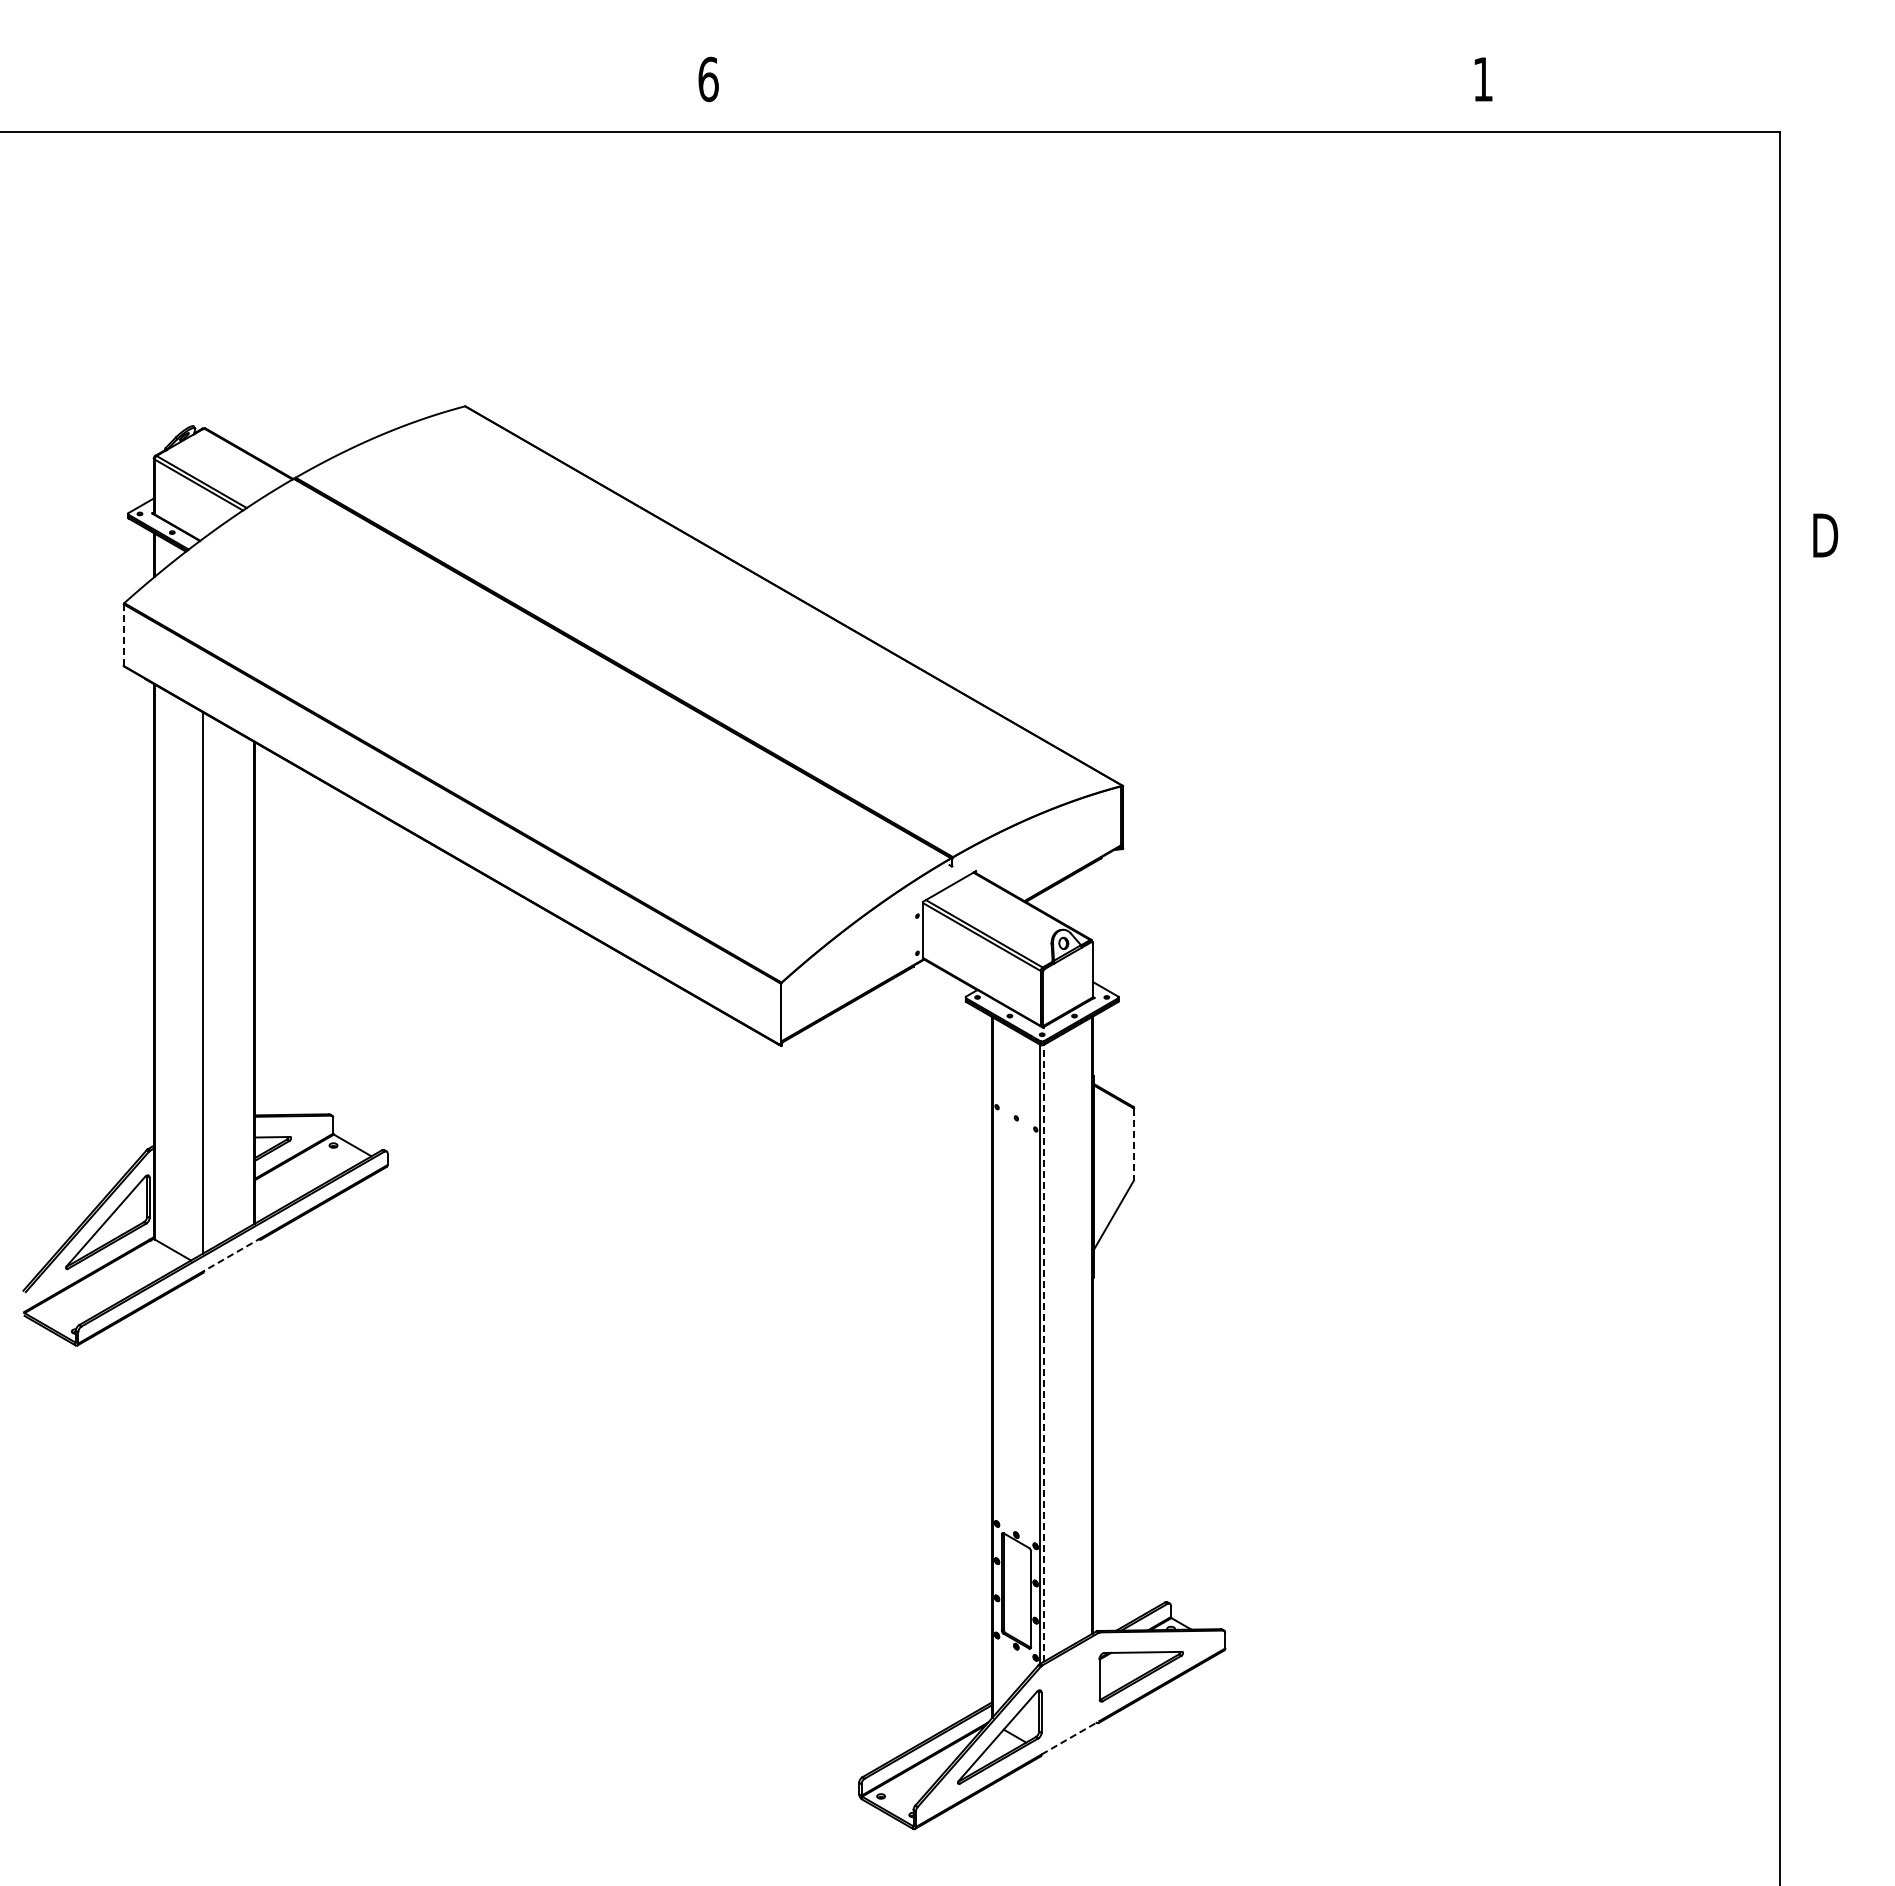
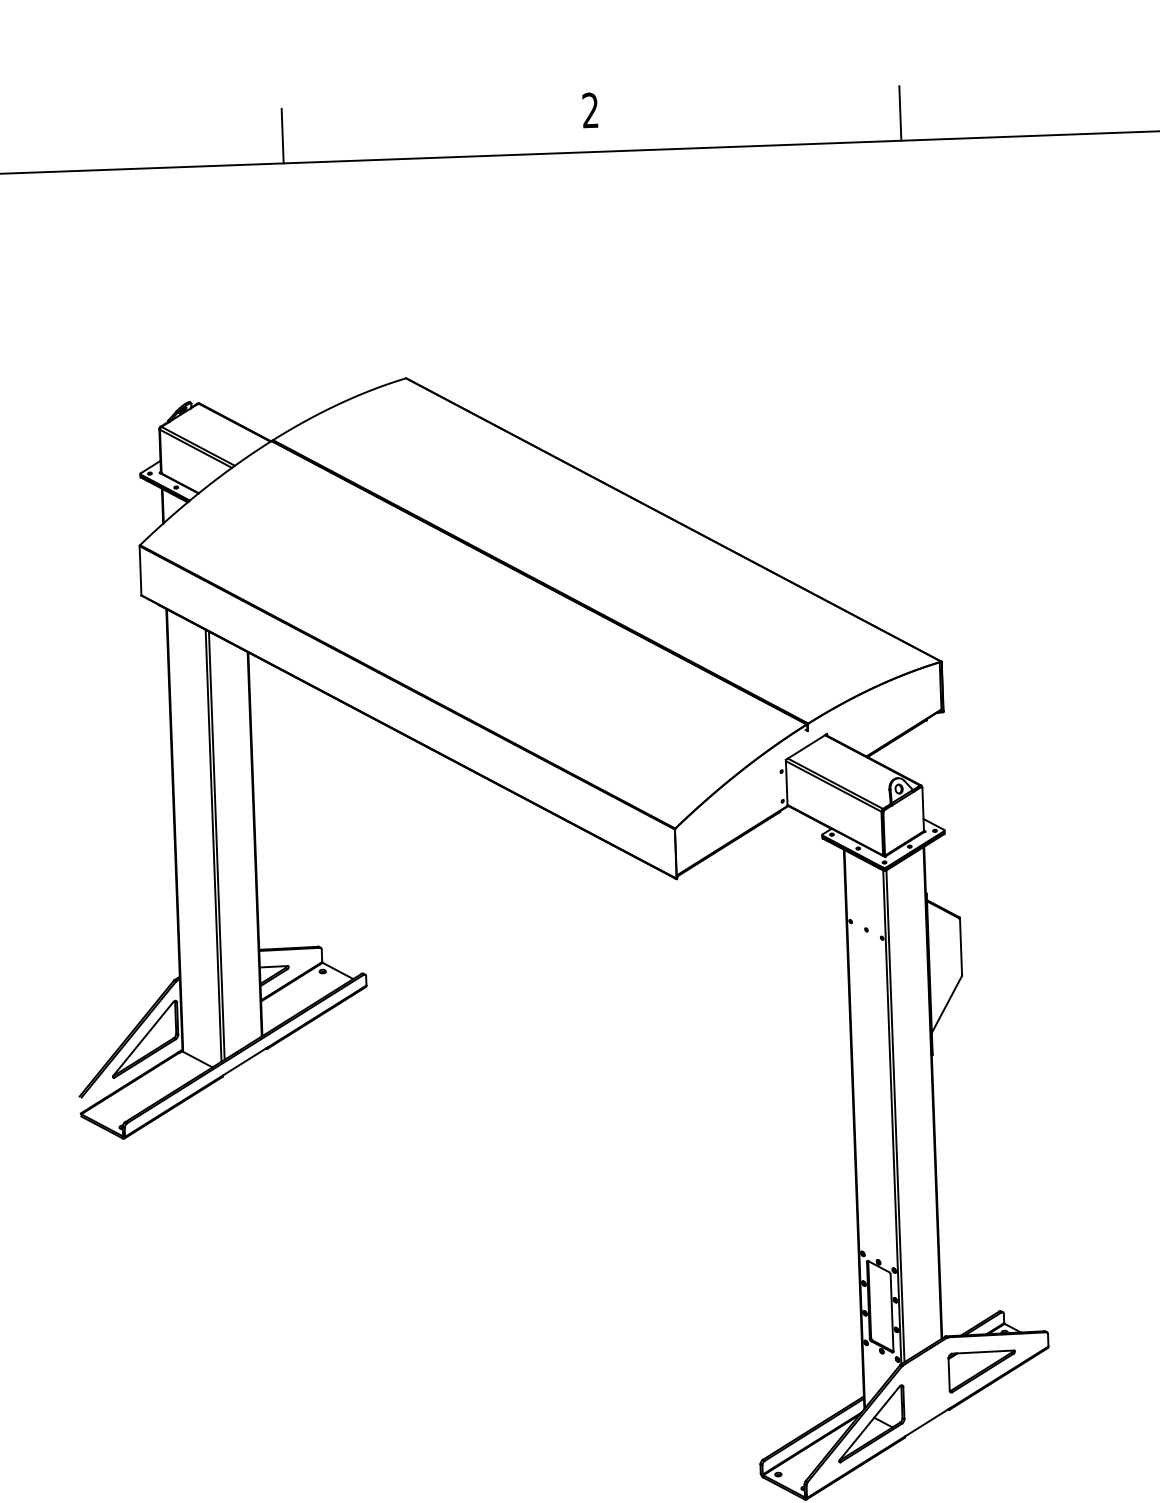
text: (708, 79) -> (590, 110), 6 -> 2
line: (321, 97) -> (282, 136), added
line: (1096, 97) -> (900, 113), added
line: (123, 635) -> (140, 571), dashed -> solid
line: (206, 982) -> (216, 845), added
line: (1134, 1144) -> (961, 947), dashed -> solid
line: (232, 1254) -> (245, 1061), dashed -> solid
line: (1044, 1352) -> (895, 1115), dashed -> solid
line: (1071, 1737) -> (928, 1422), dashed -> solid

